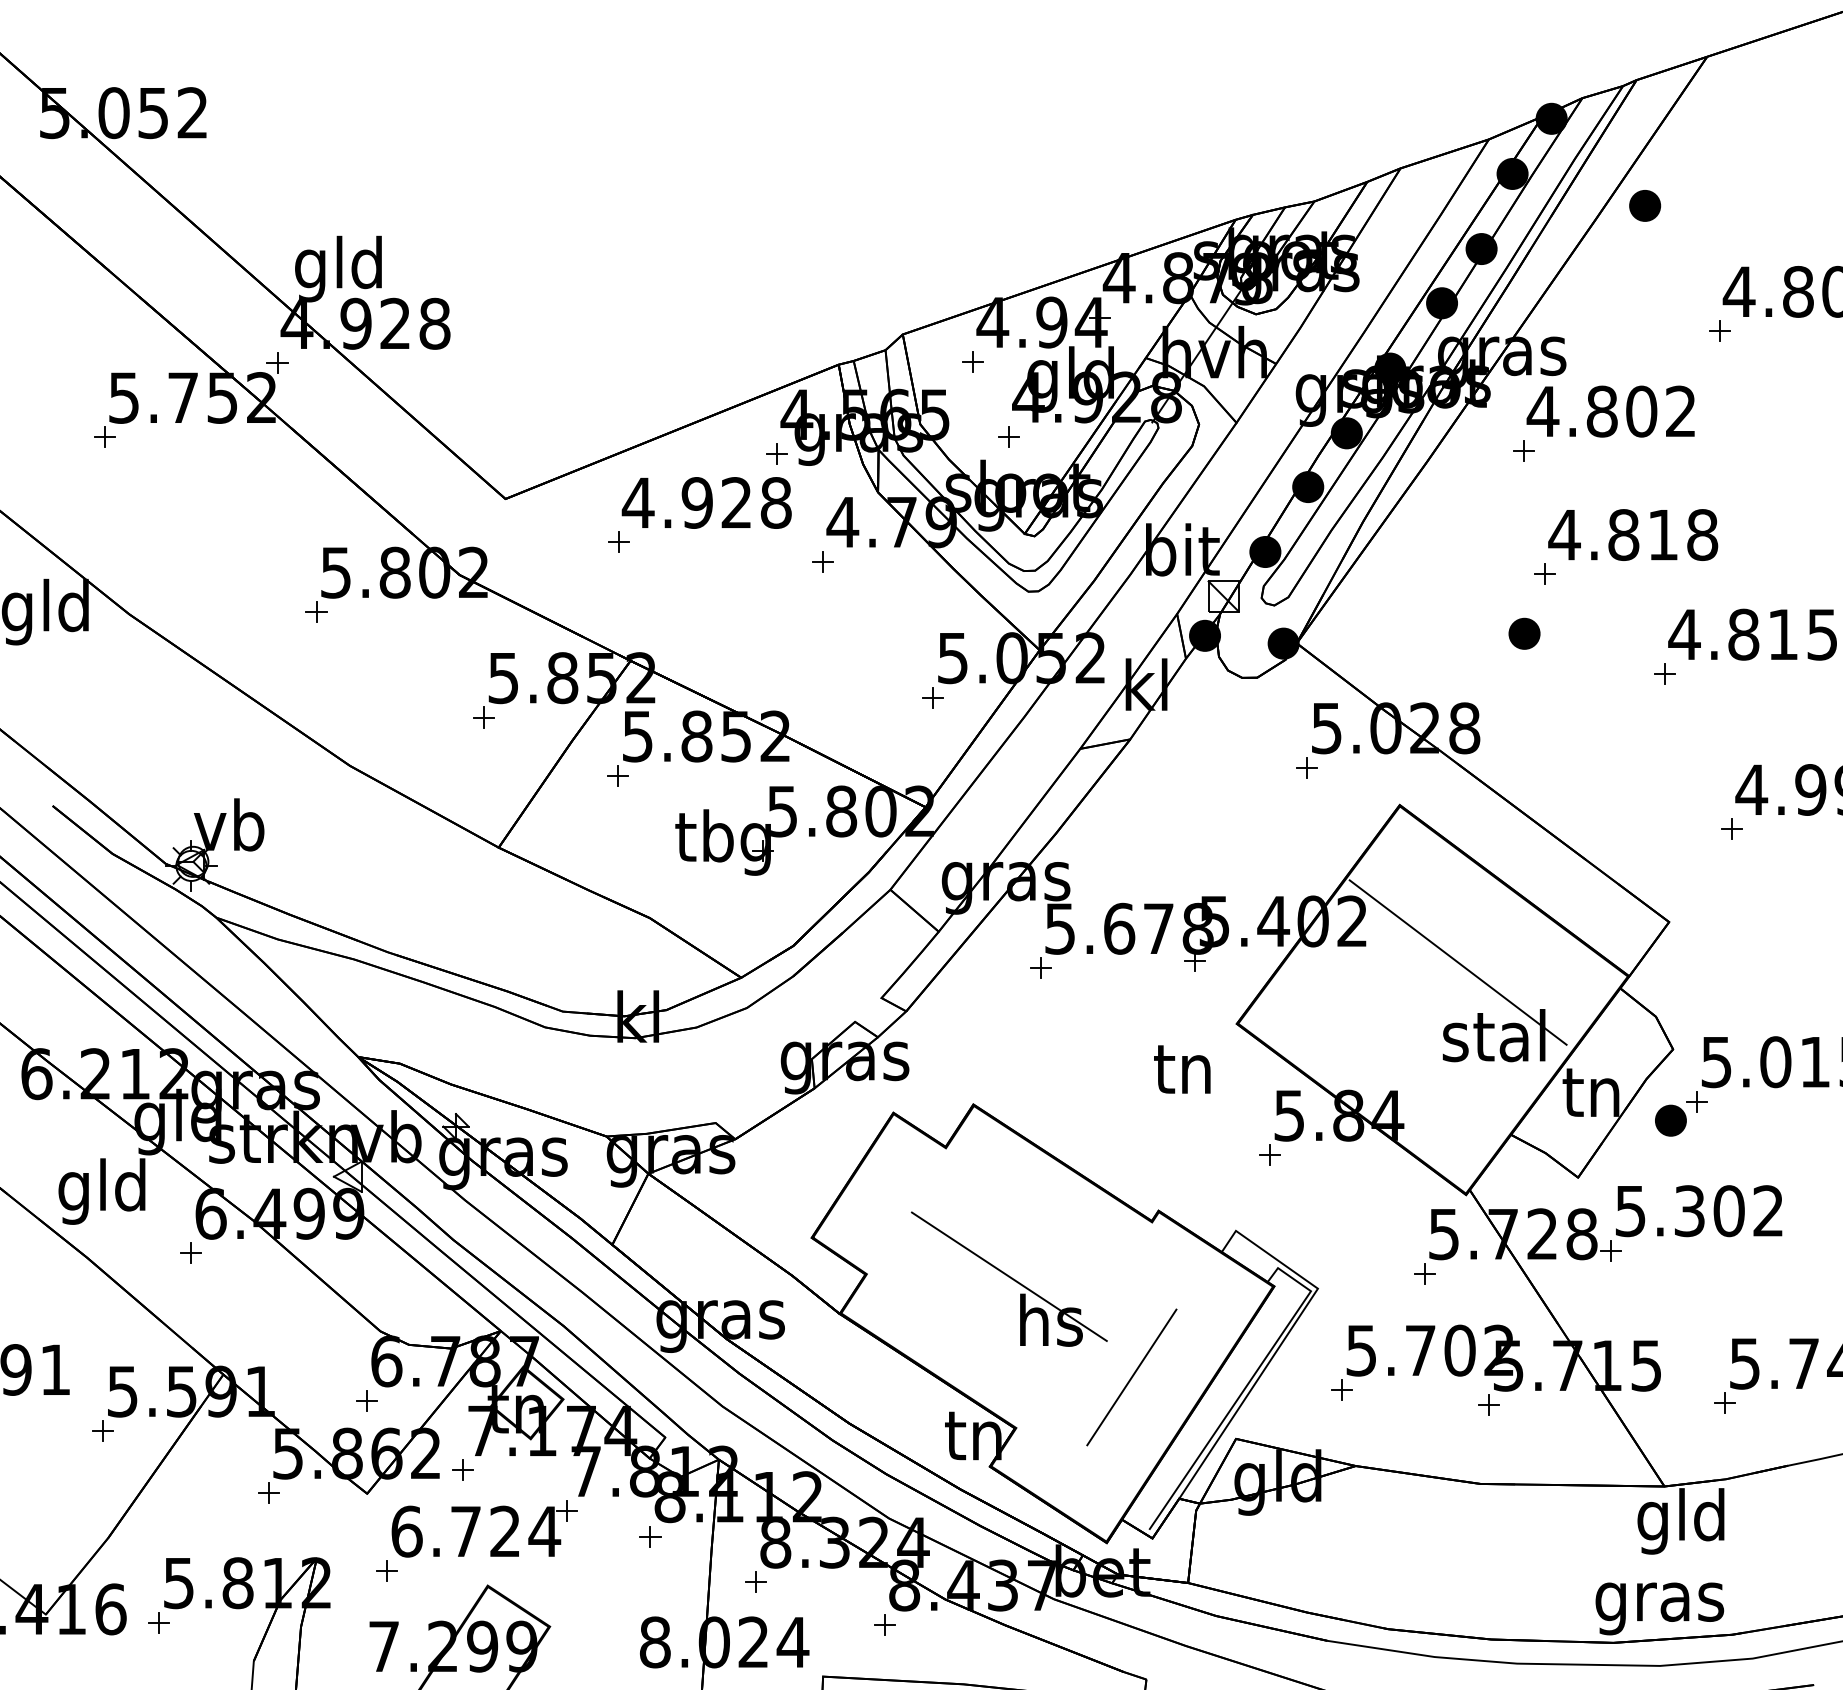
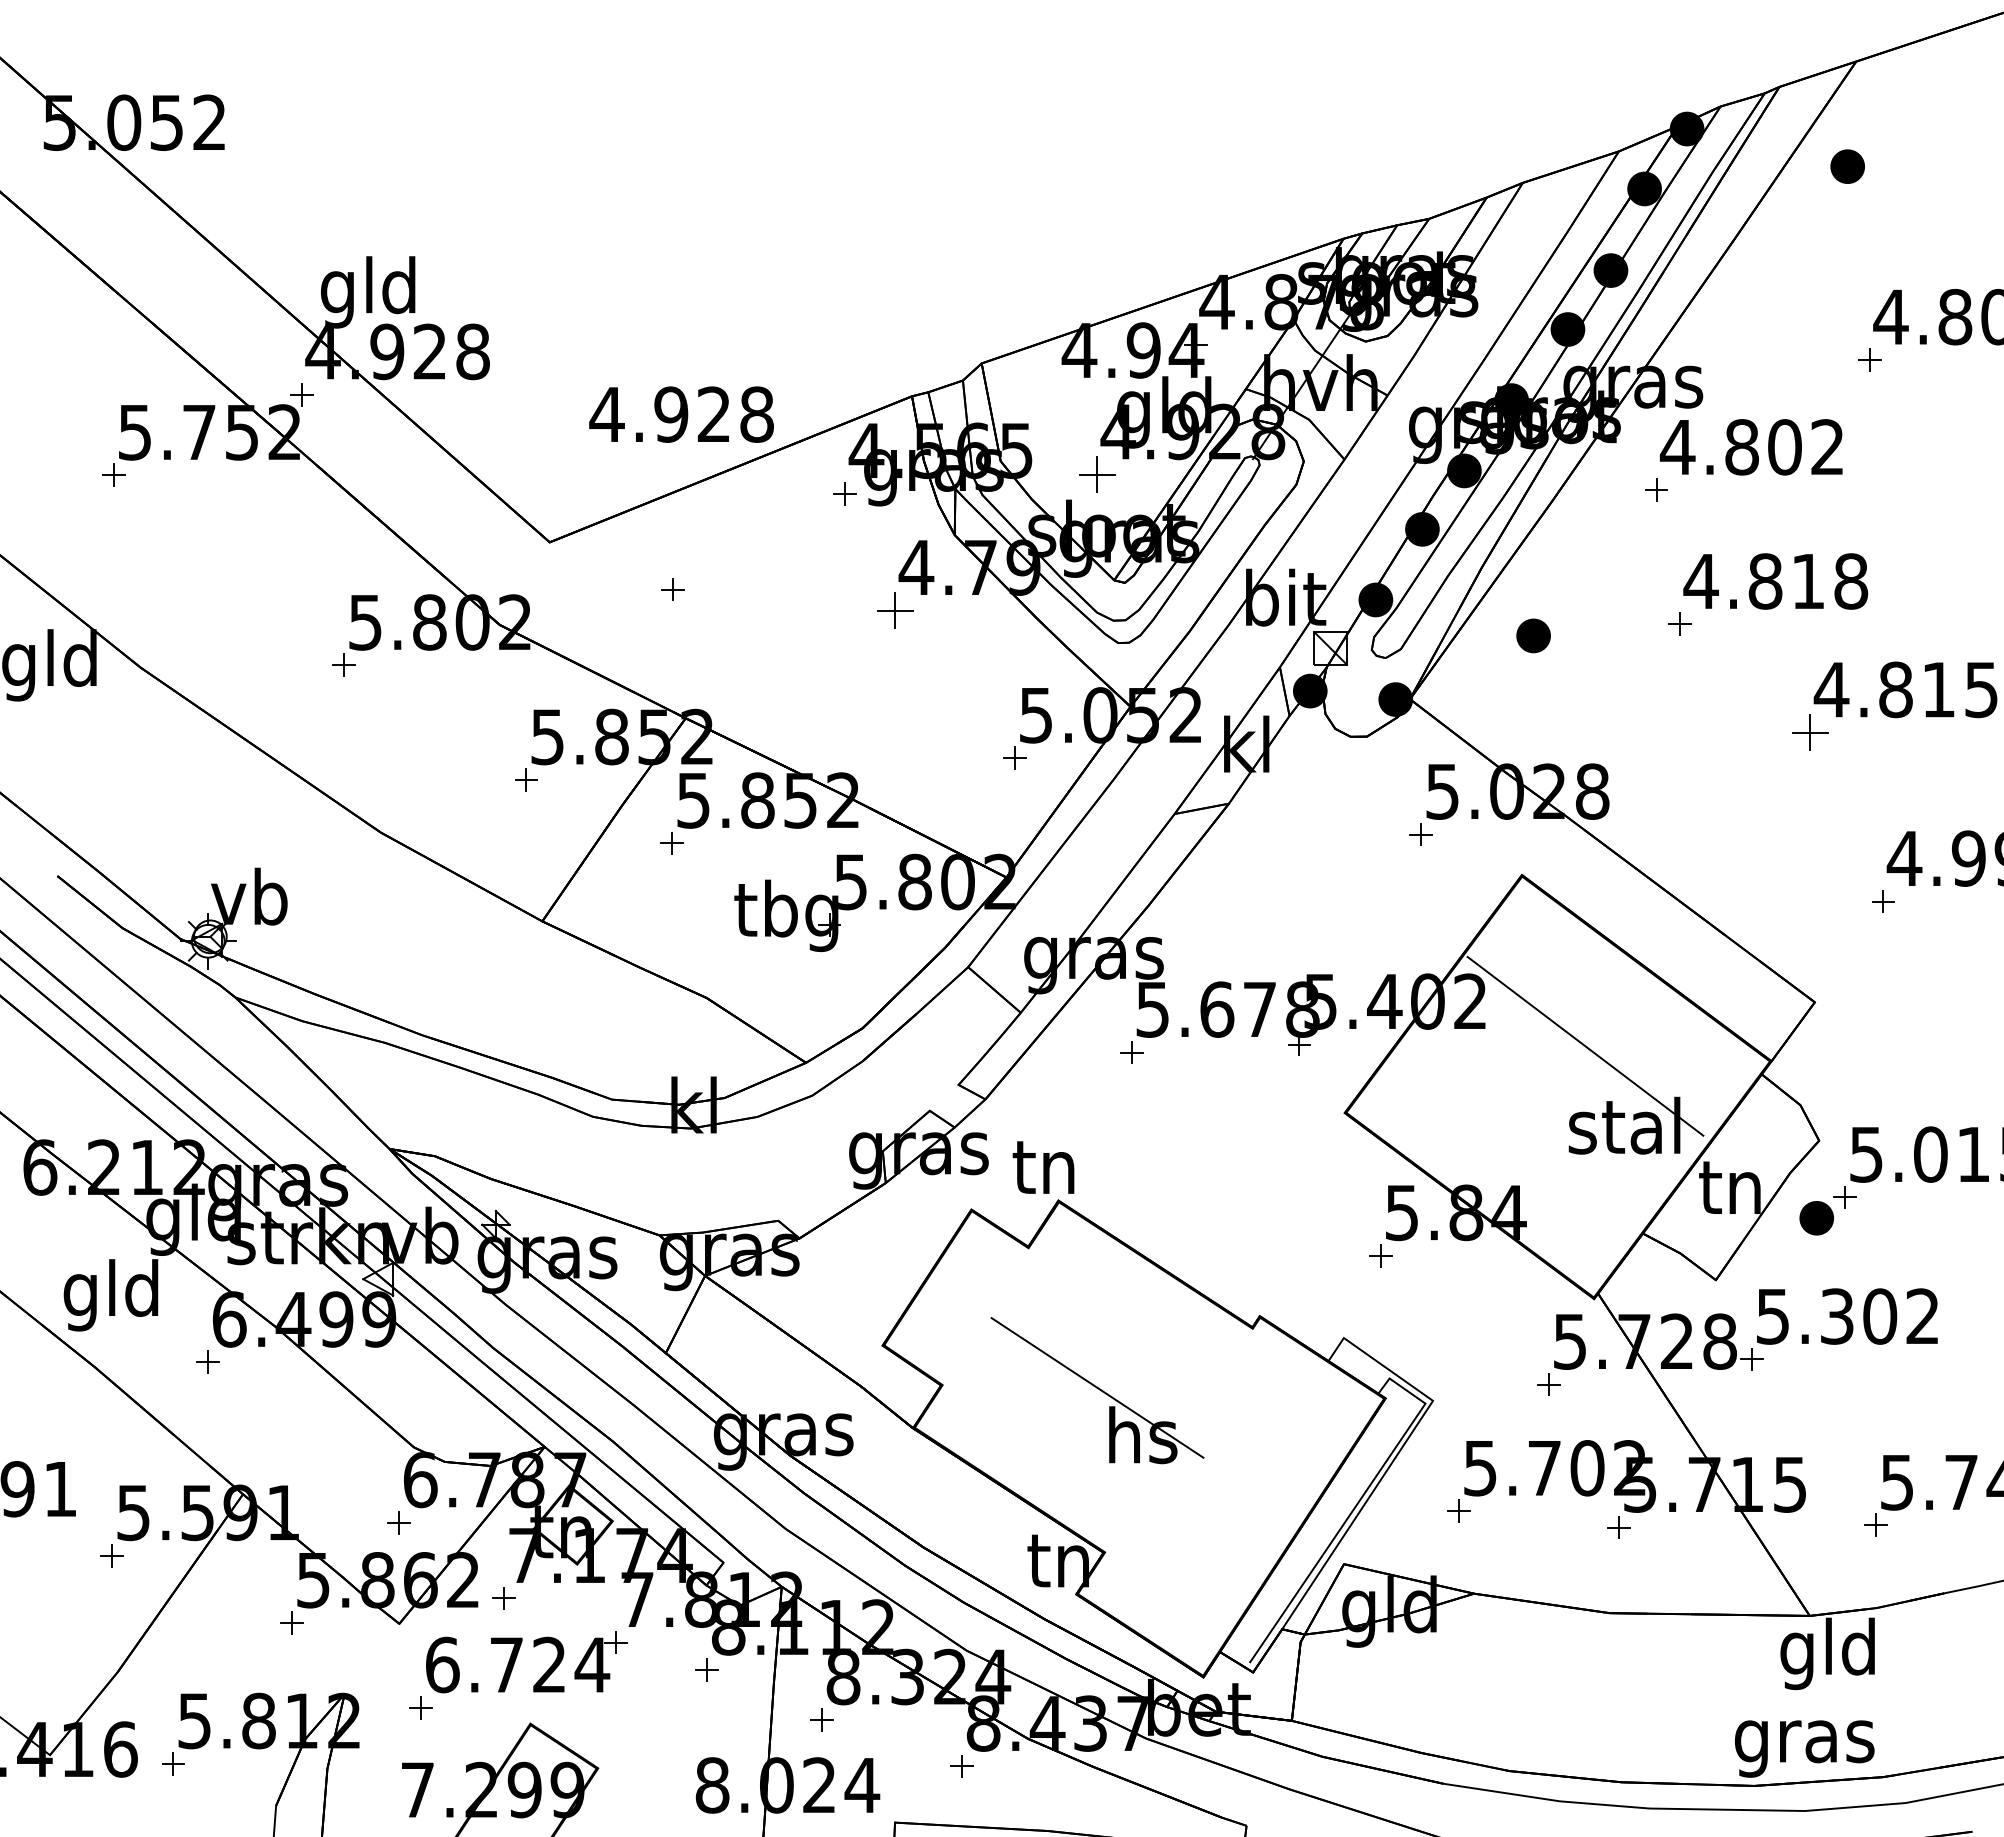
part: (1644, 205) -> (1847, 166), moved
part: (972, 361) -> (1057, 392), removed
part: (1008, 436) -> (1096, 474), size x1.6
text: (706, 502) -> (681, 414), moved
part: (822, 561) -> (894, 610), size x1.6
part: (1524, 633) -> (1533, 635), moved
part: (1665, 673) -> (1810, 732), size x1.6
text: (1182, 1069) -> (1043, 1167), moved
line: (1131, 1377) -> (1230, 1497), removed

